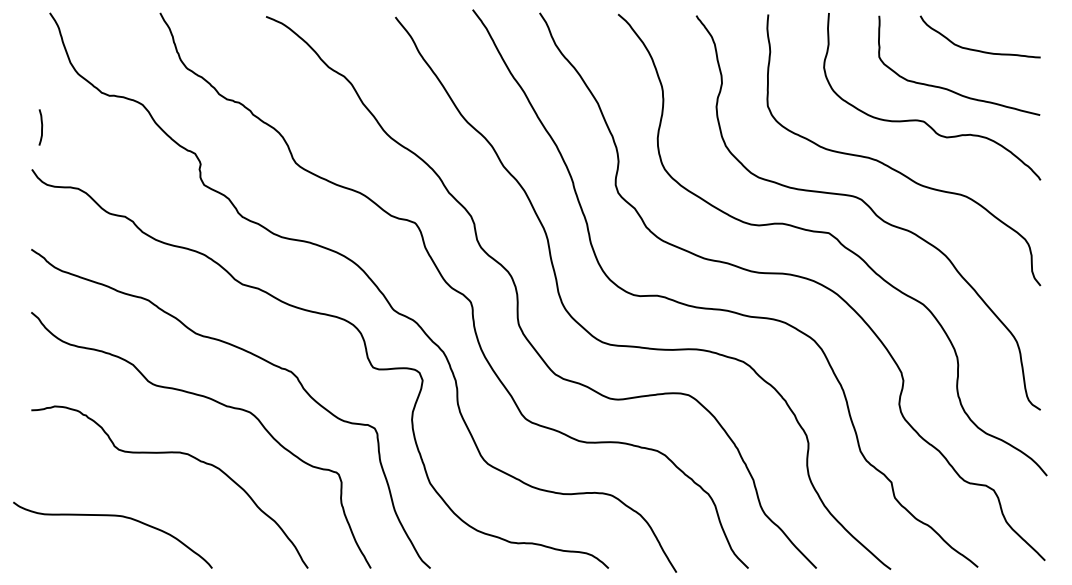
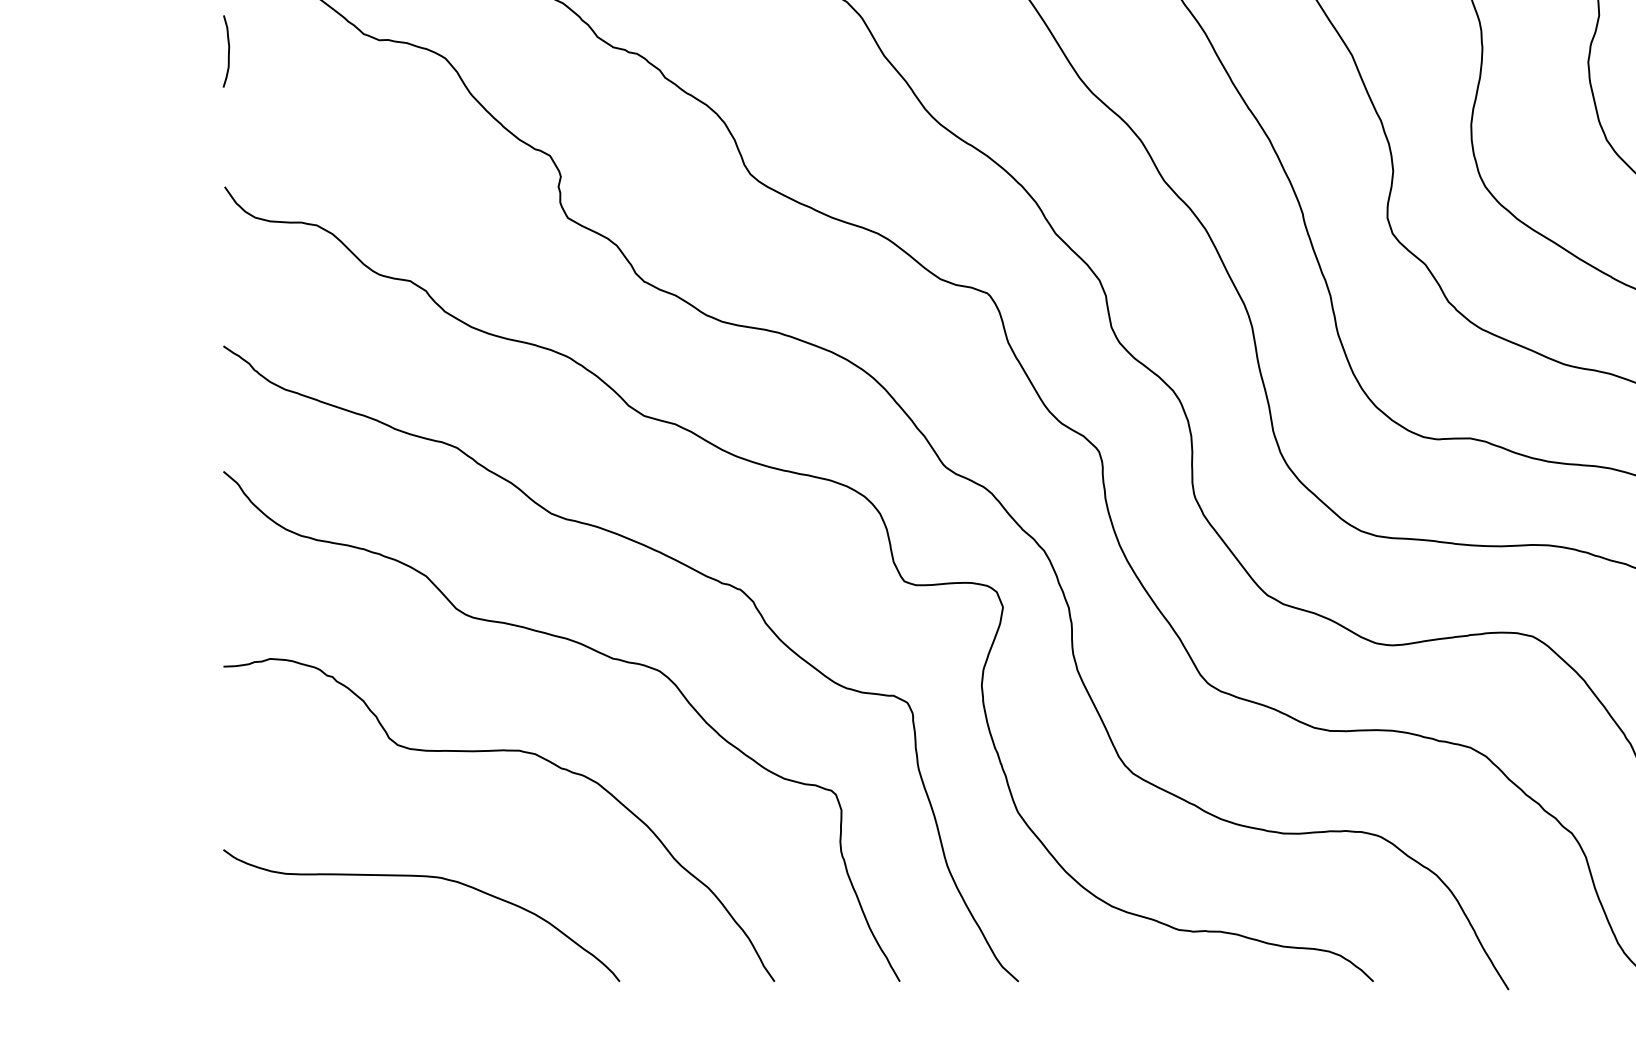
curve: (41, 127) -> (227, 51), moved
curve: (112, 516) -> (420, 878), moved

